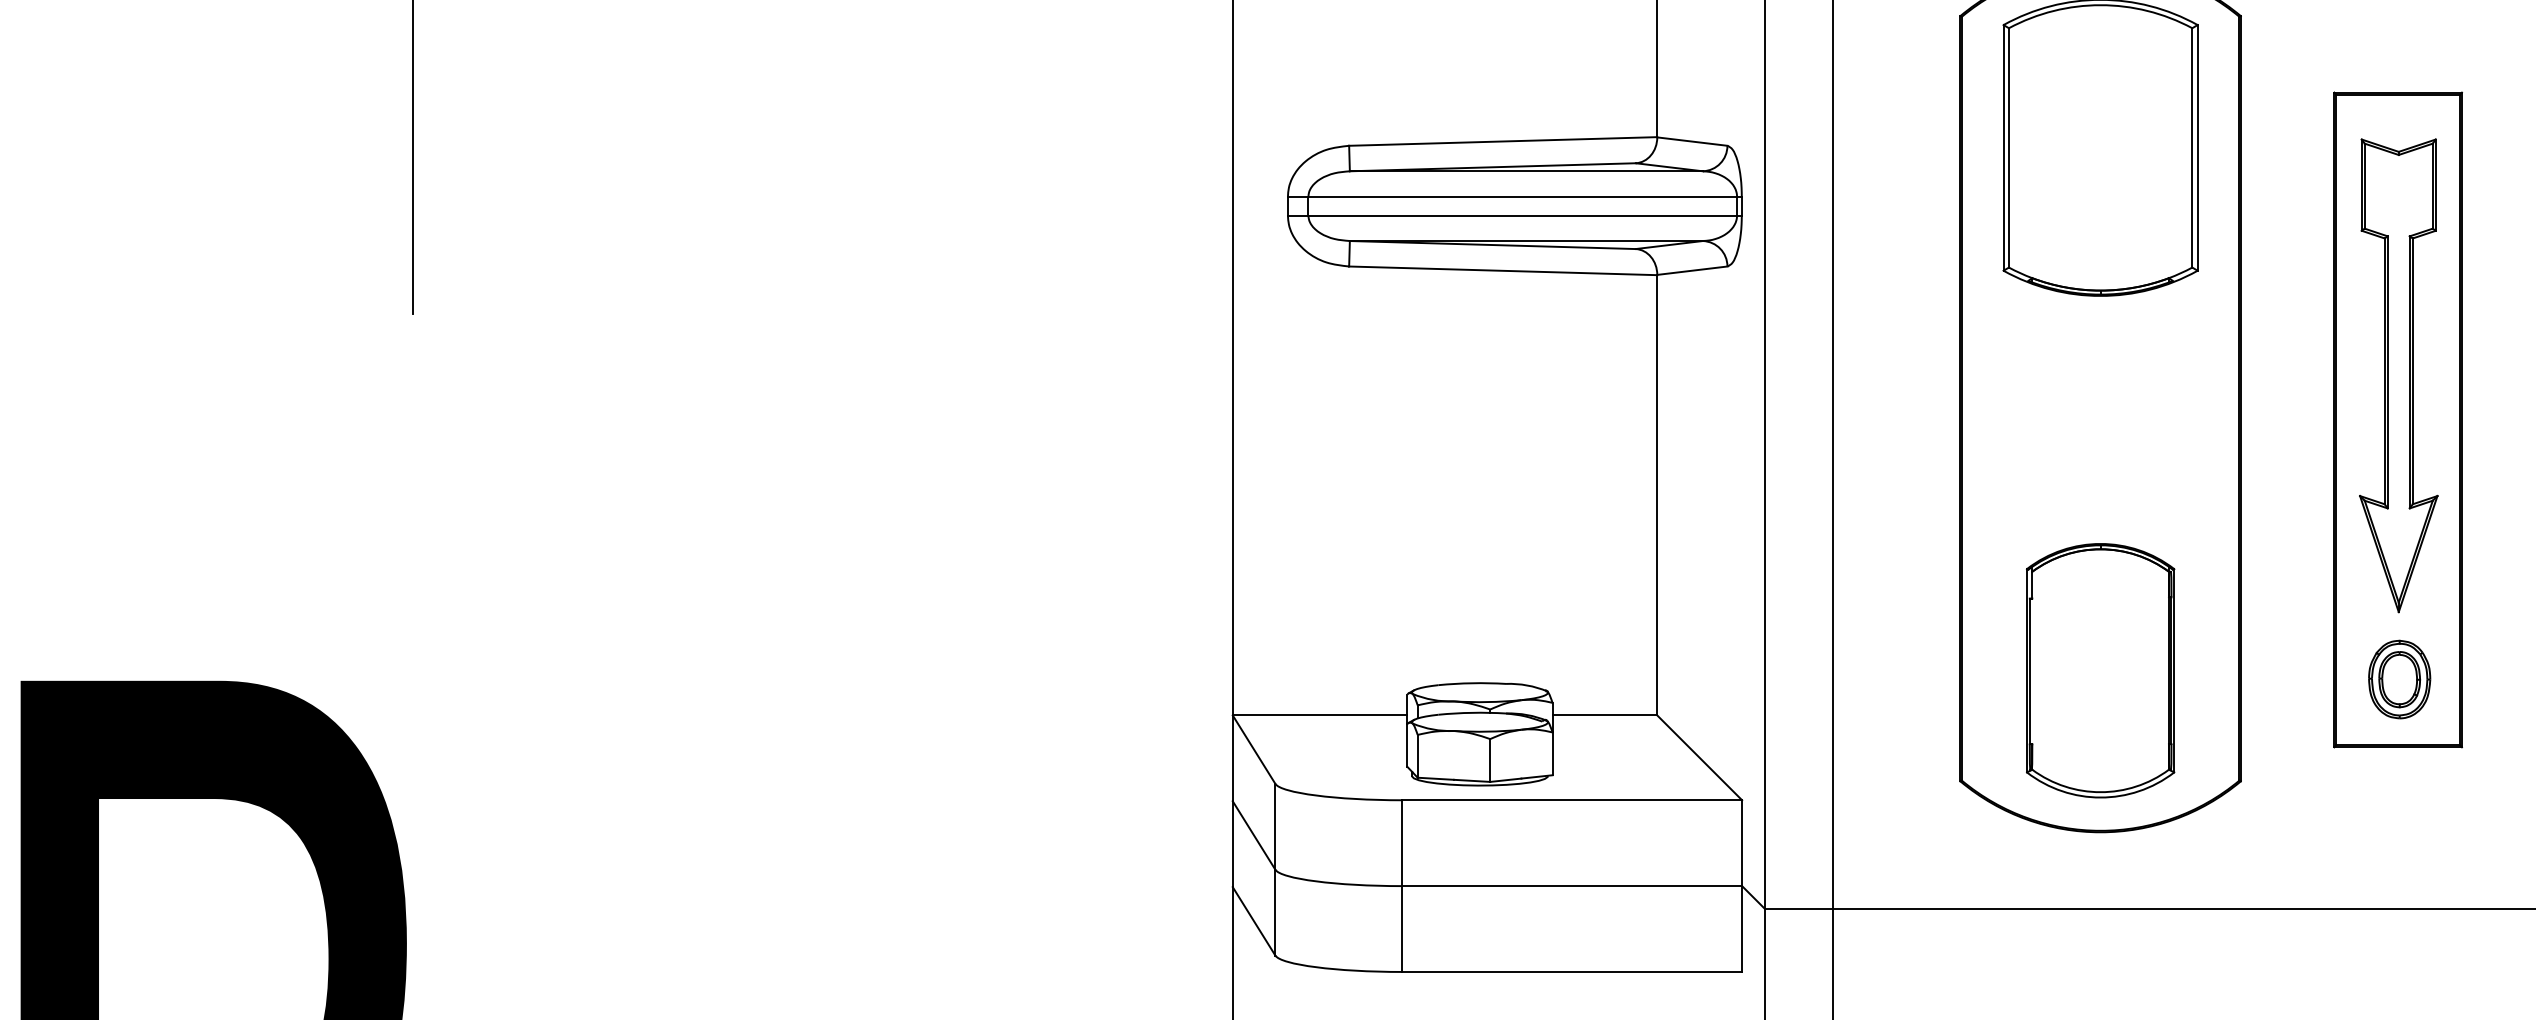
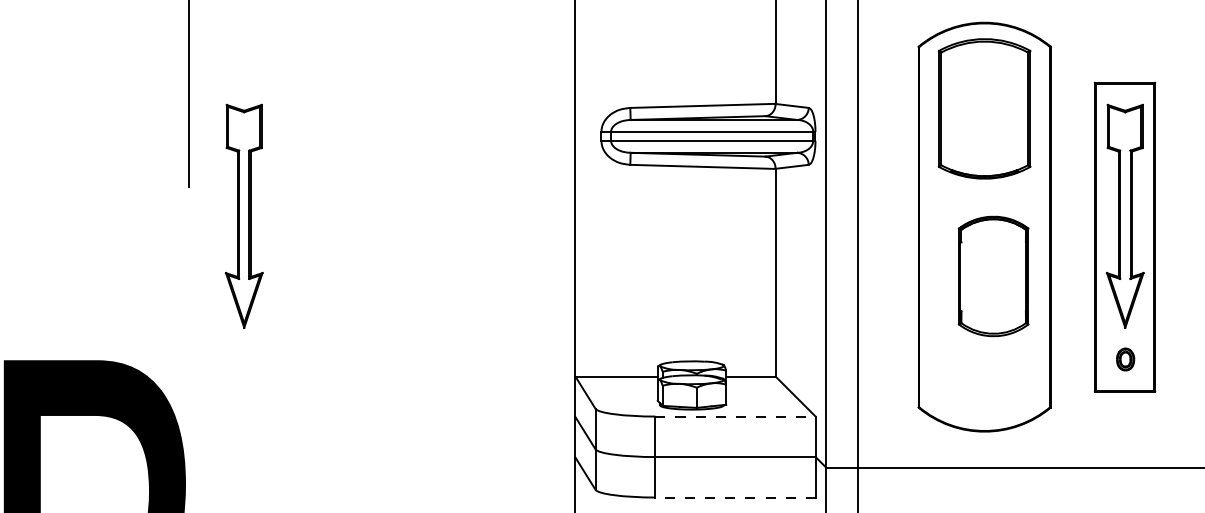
part: (528, 373) -> (243, 215), added
part: (2100, 668) -> (993, 275), moved
part: (2399, 679) -> (1125, 359), size x0.6
line: (1574, 800) -> (736, 416), solid -> dashed
line: (1572, 971) -> (735, 497), solid -> dashed

